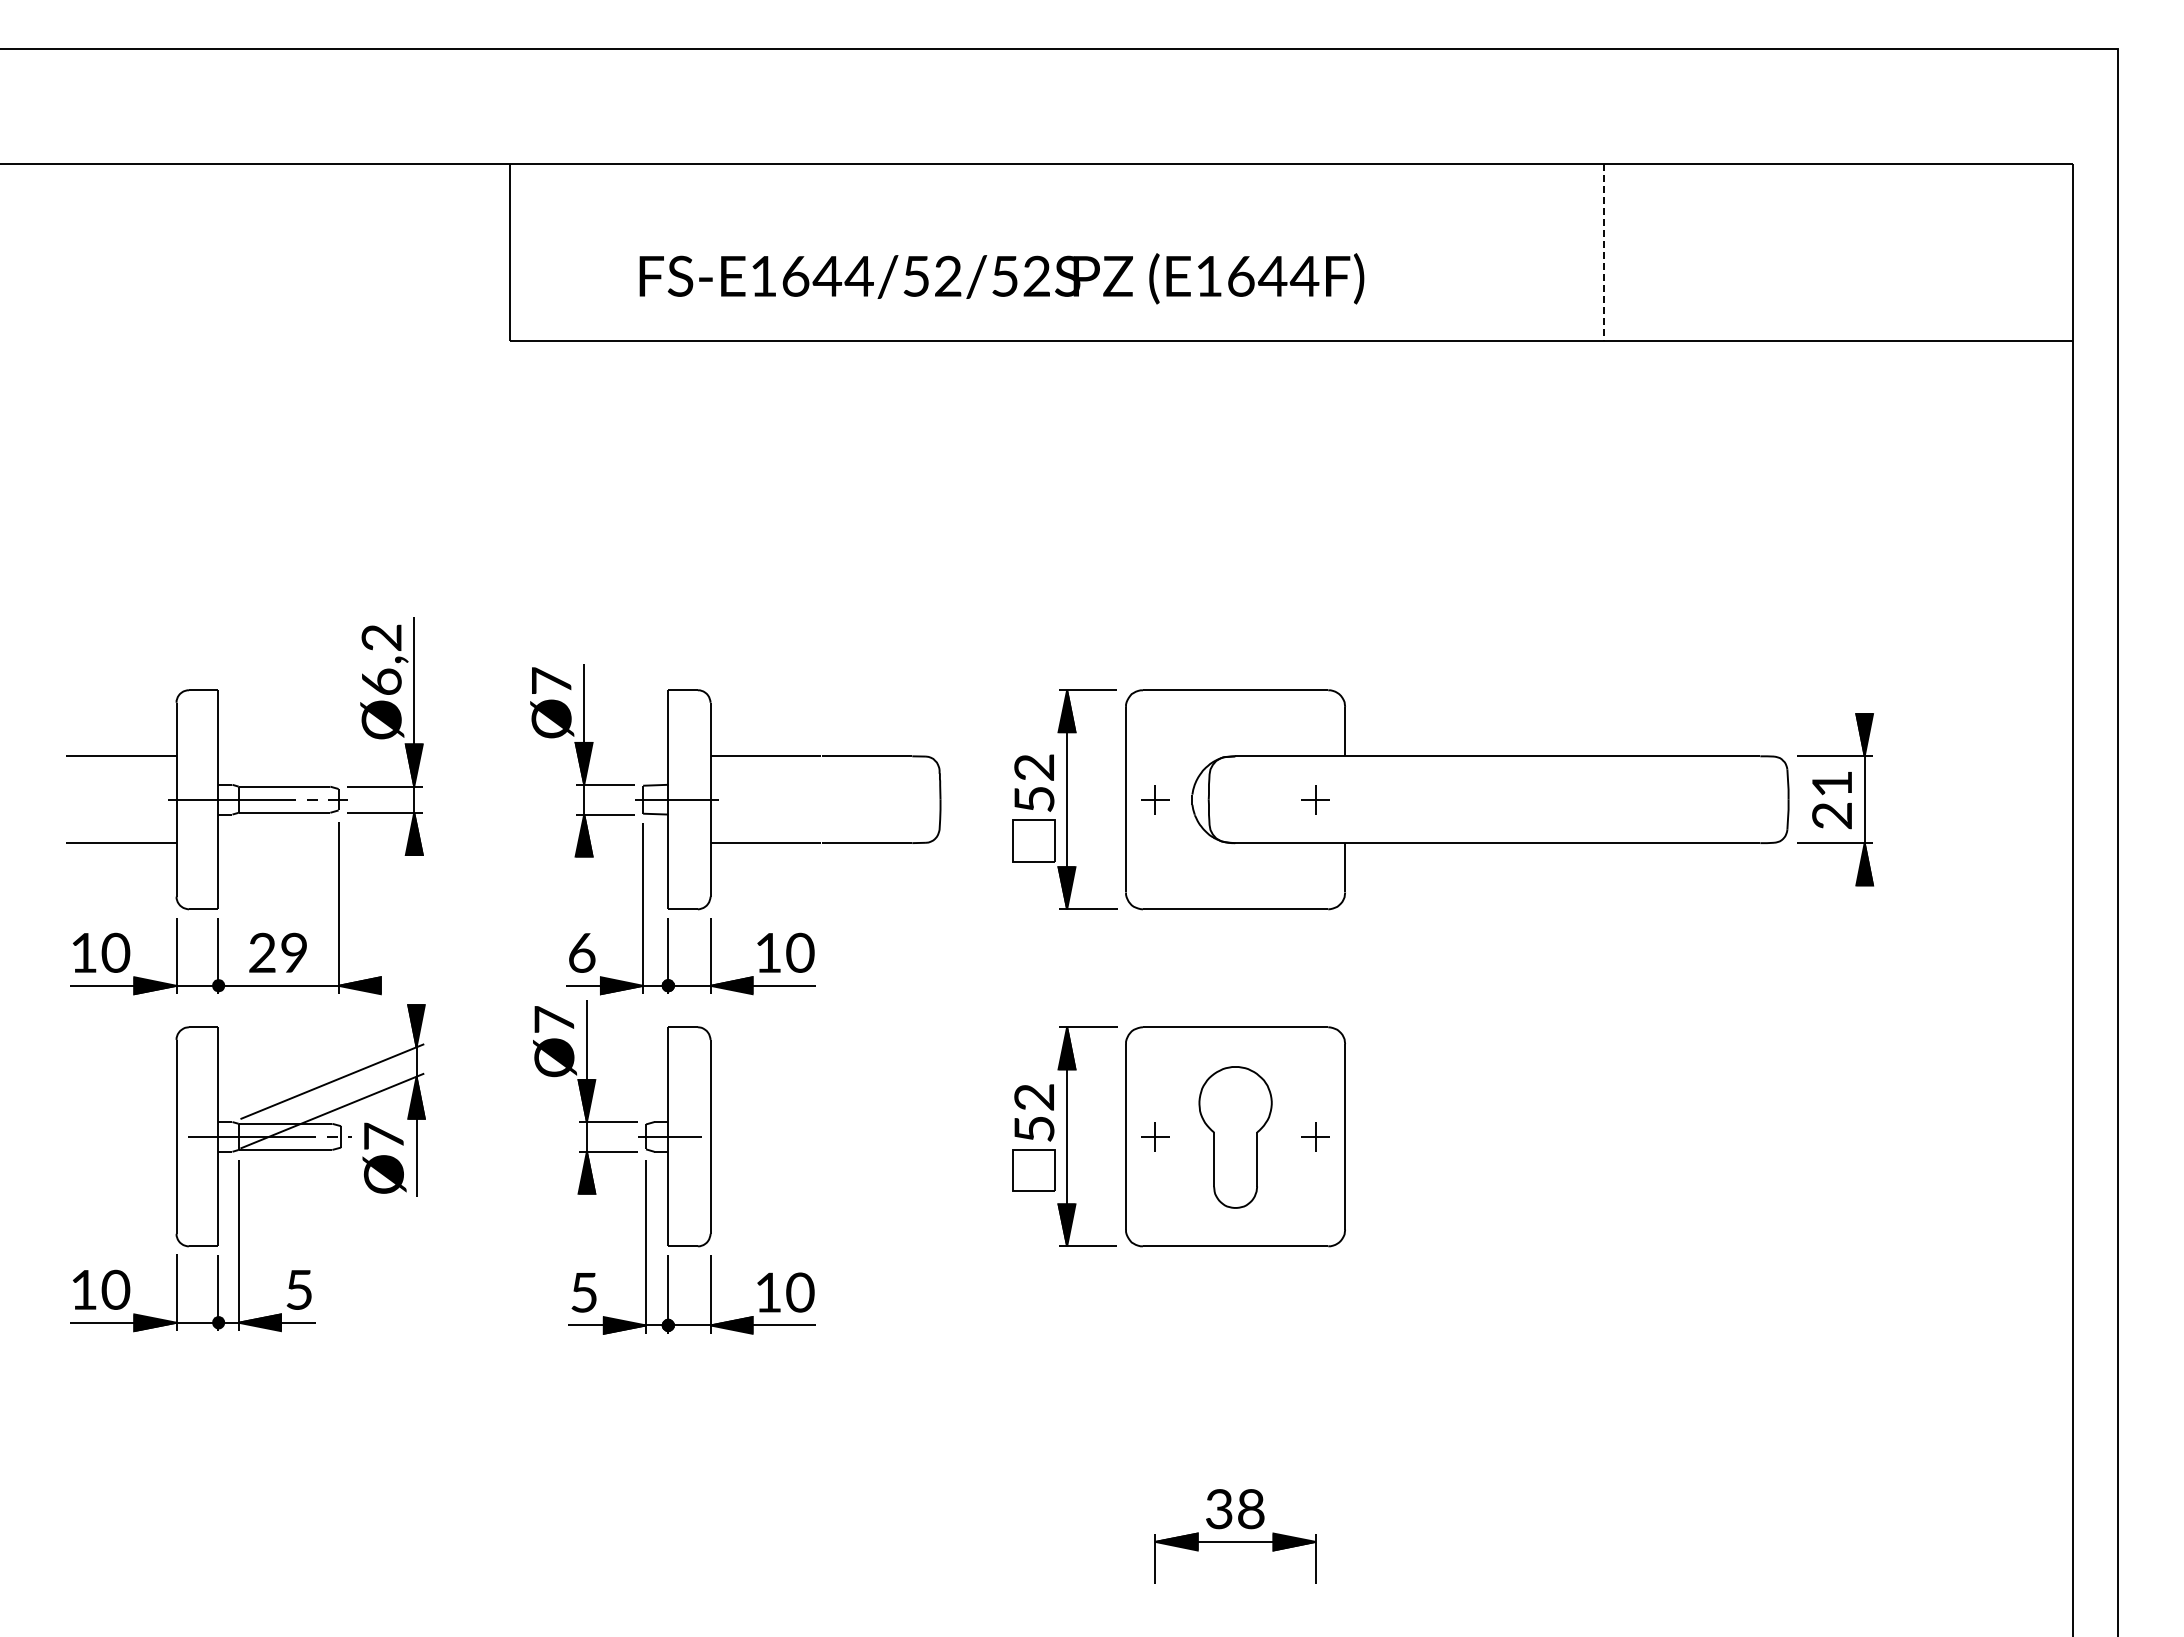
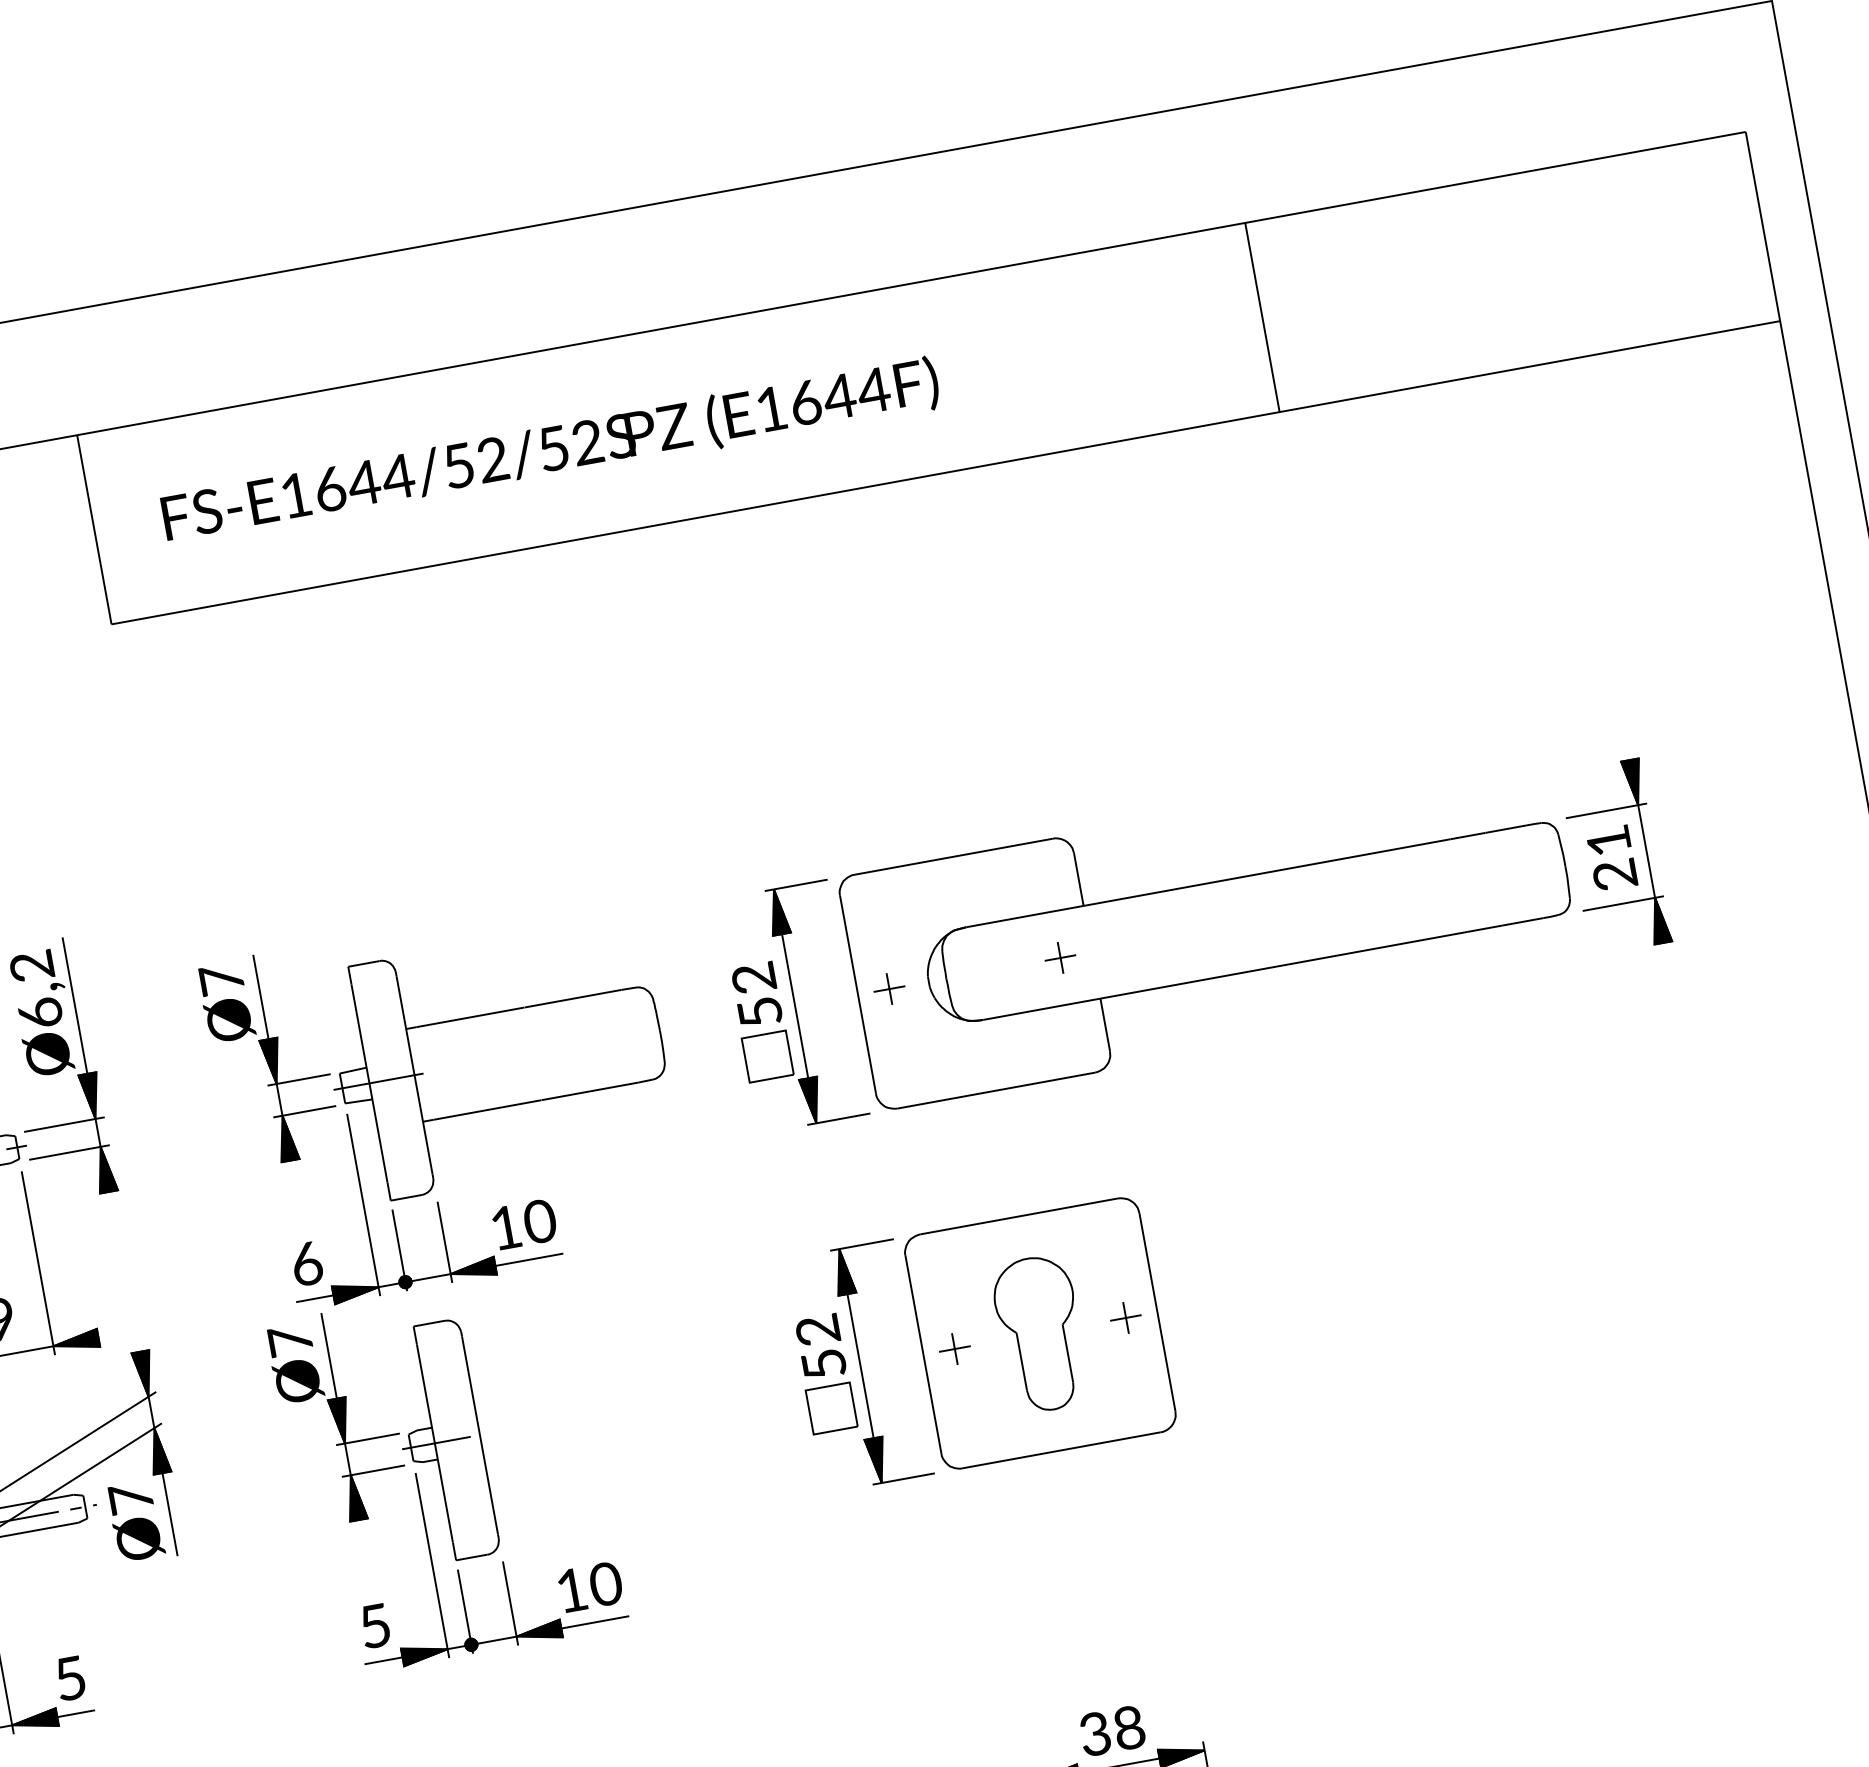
line: (1604, 252) -> (1262, 317), dashed -> solid
text: (1001, 278) -> (550, 451), moved

